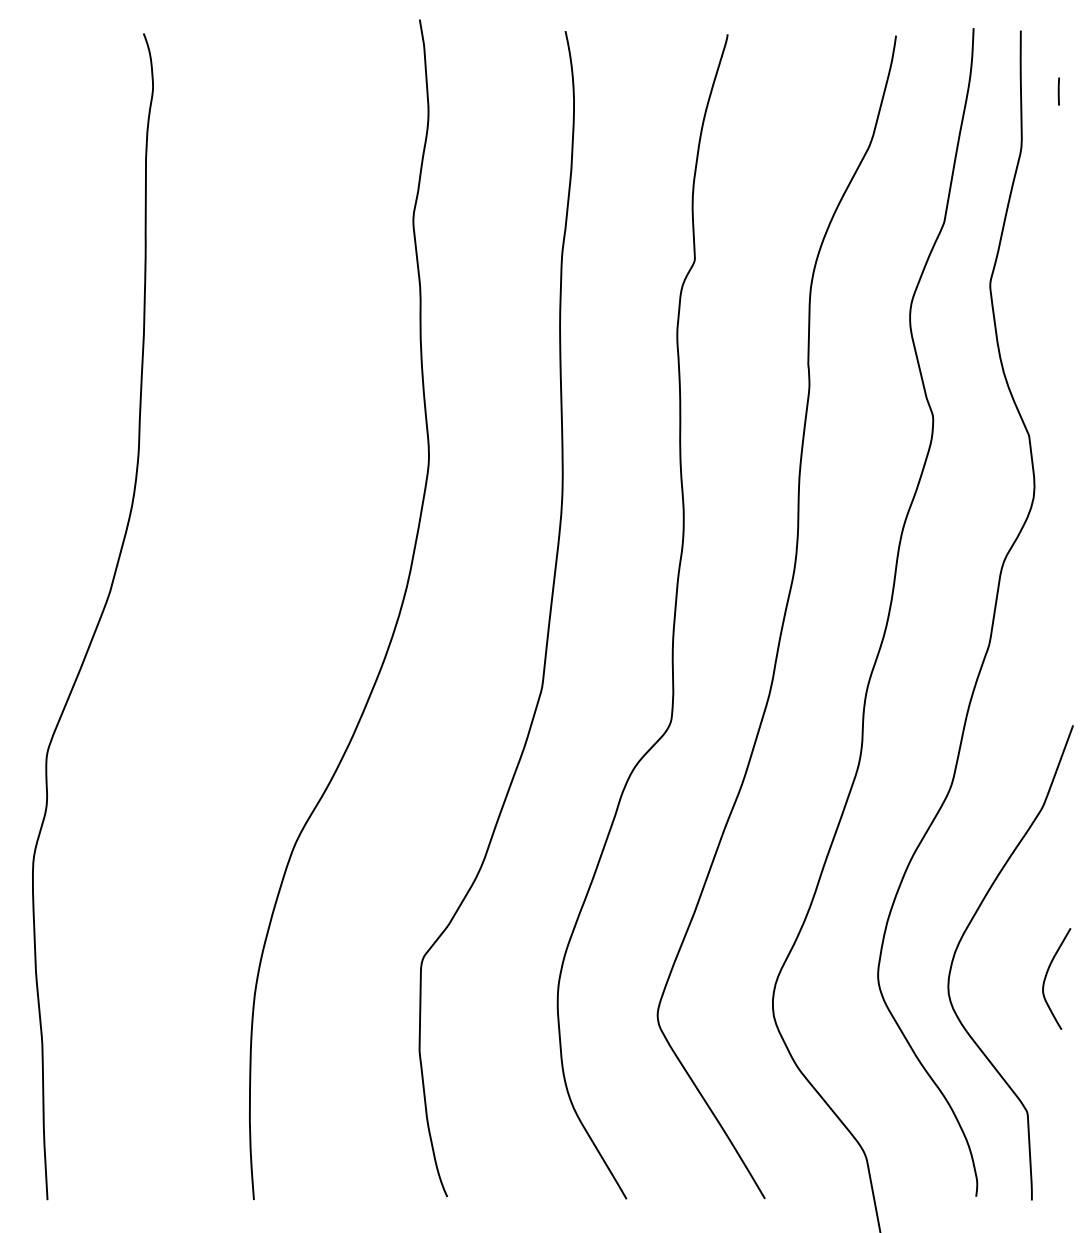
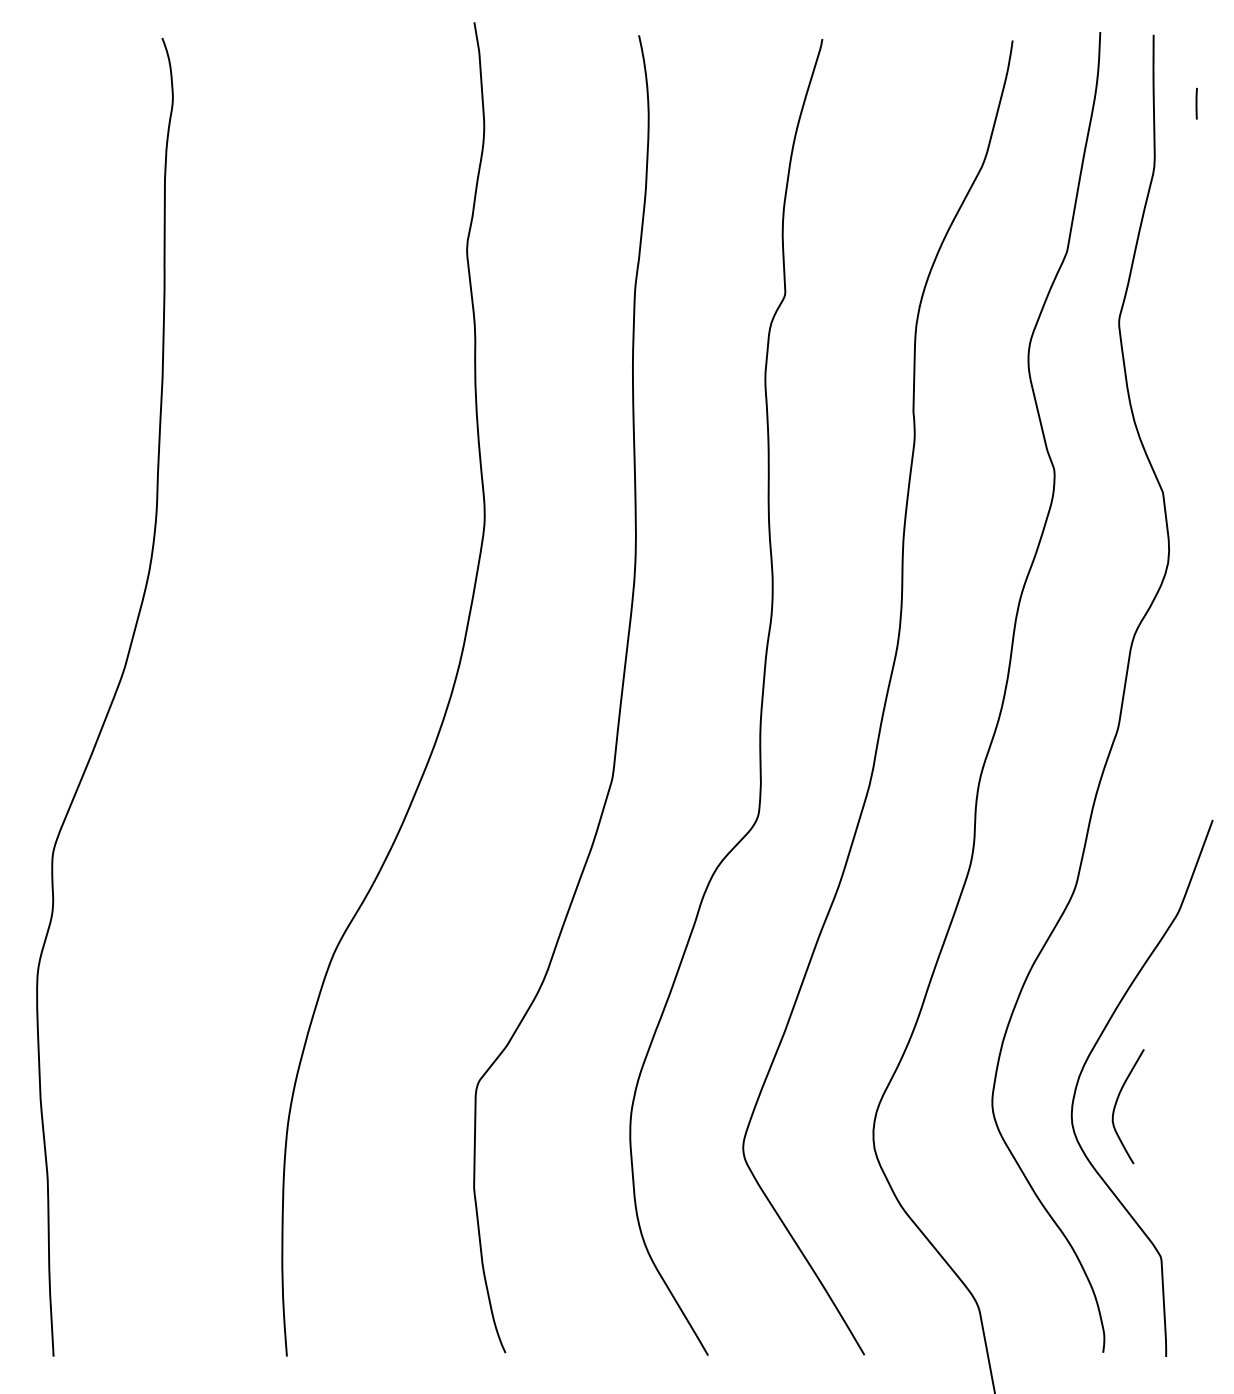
curve: (1047, 975) -> (1117, 1102), moved

